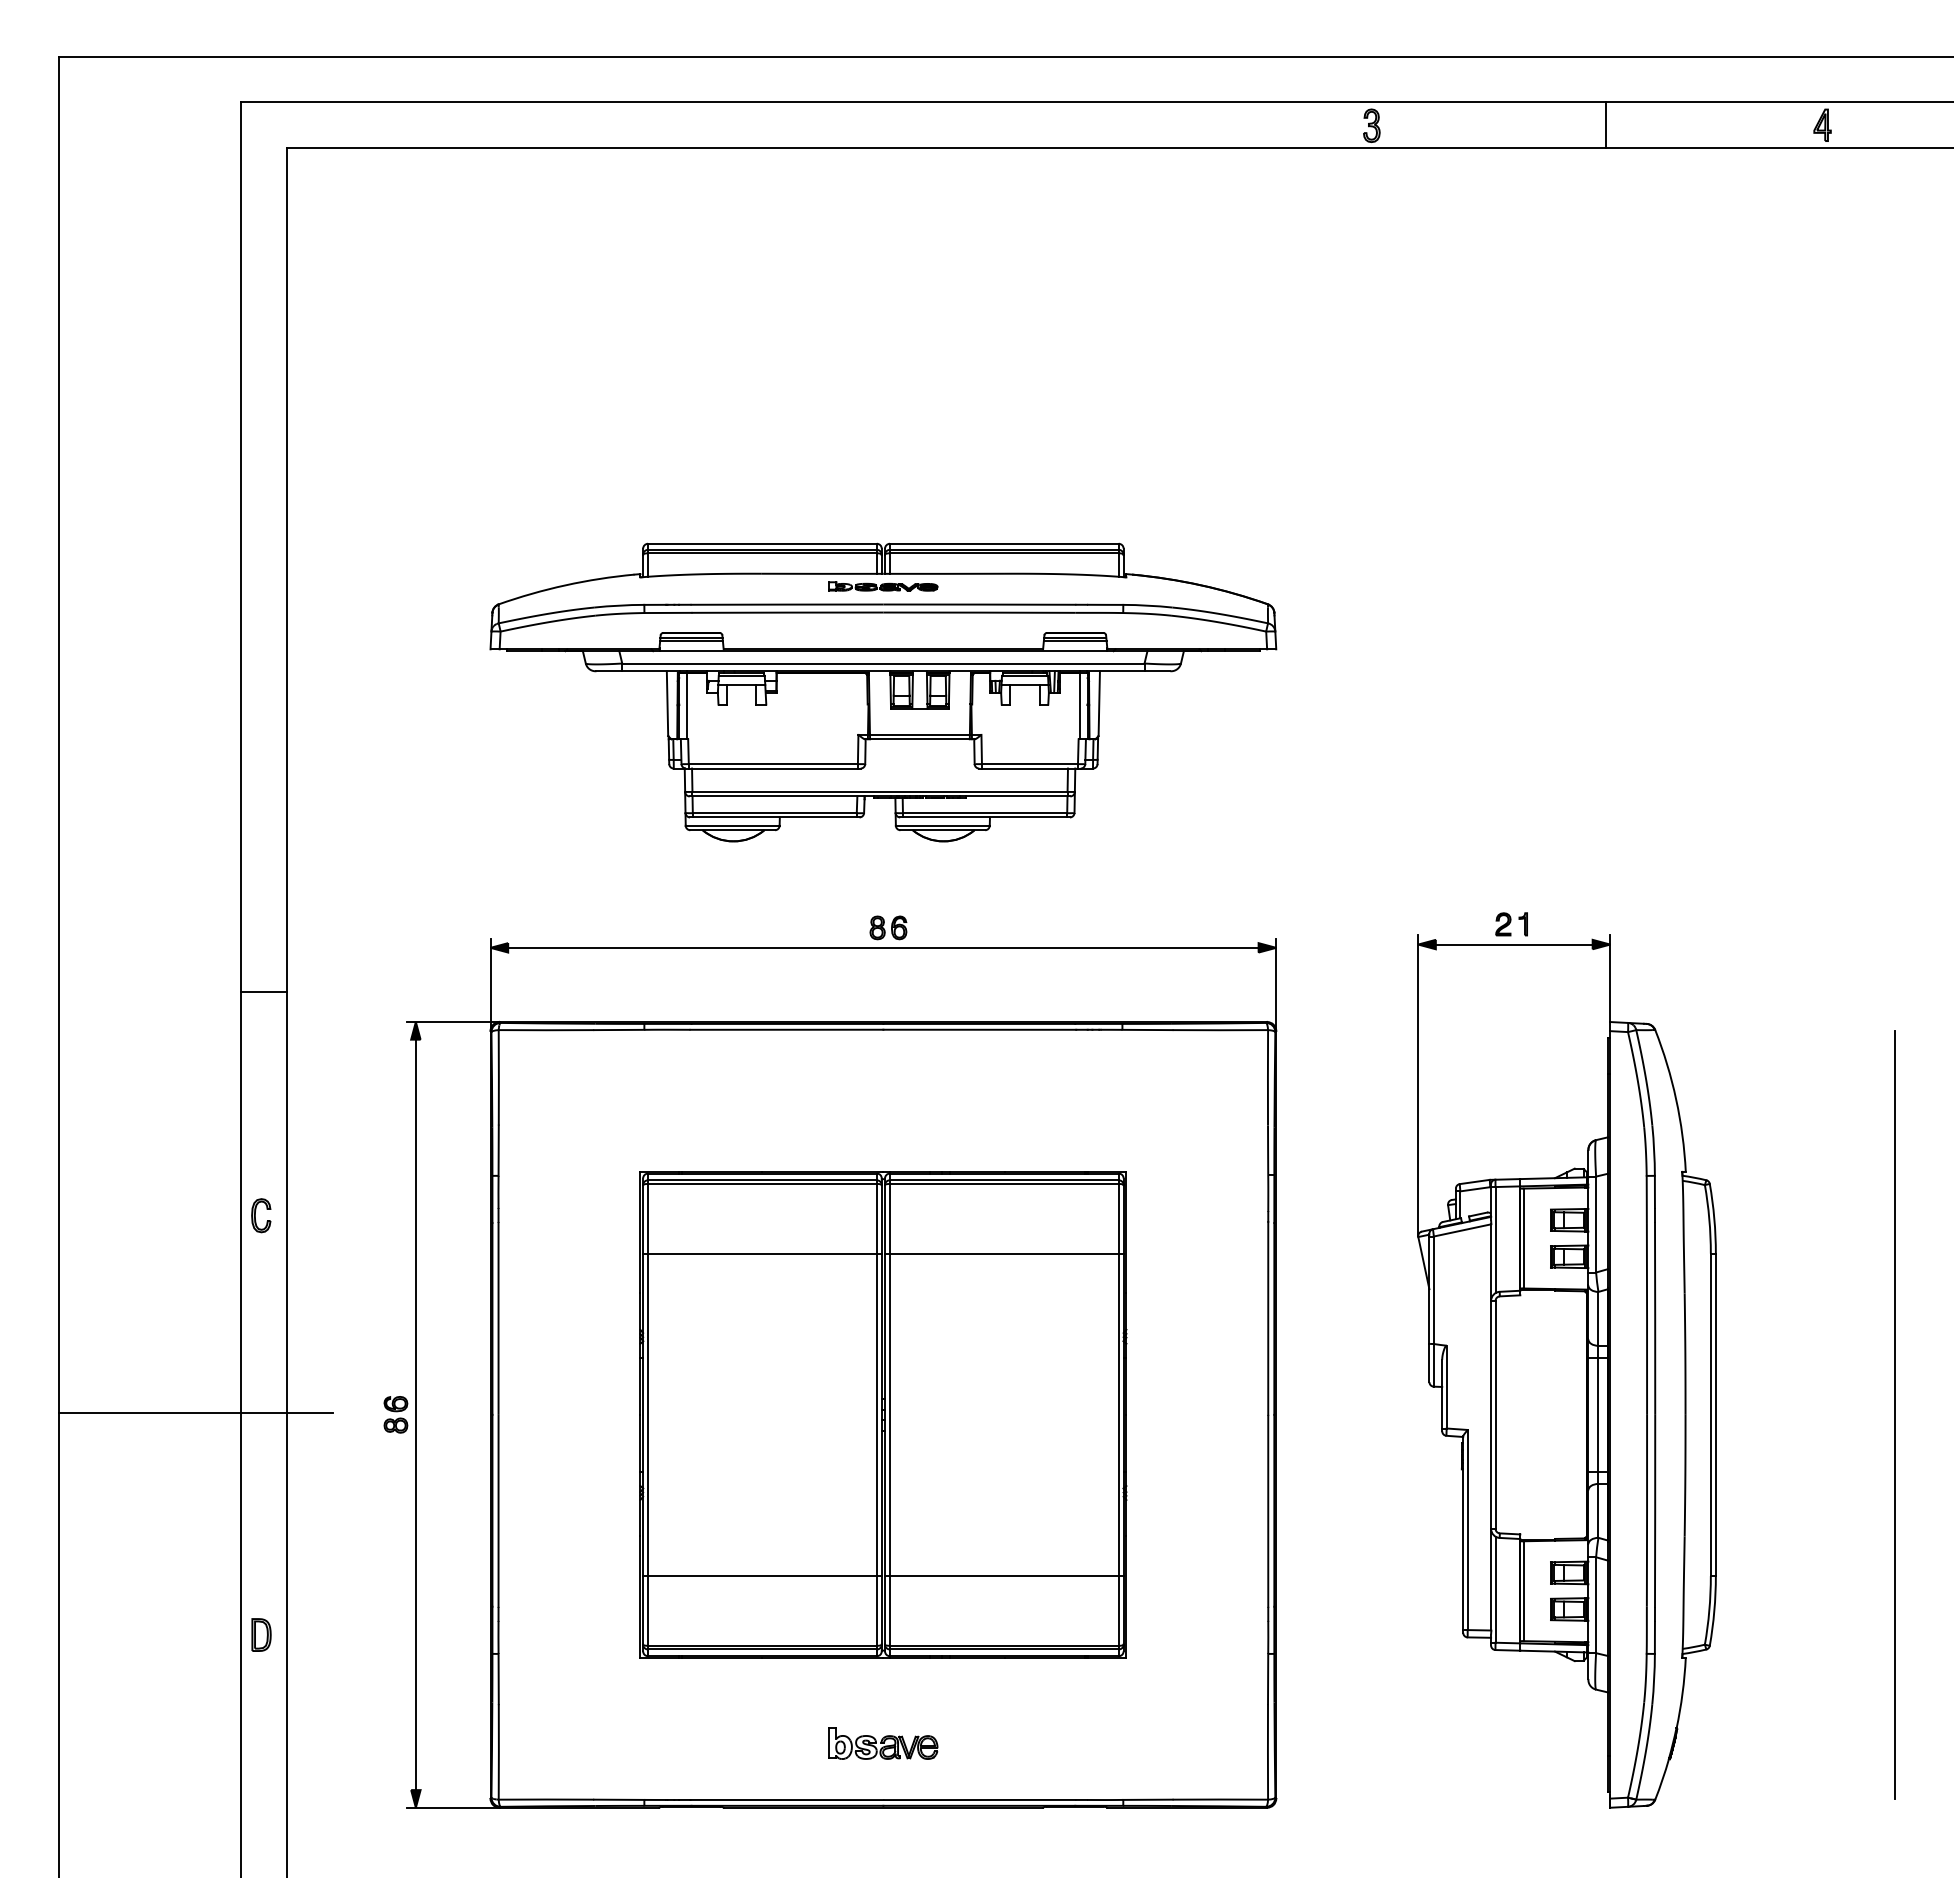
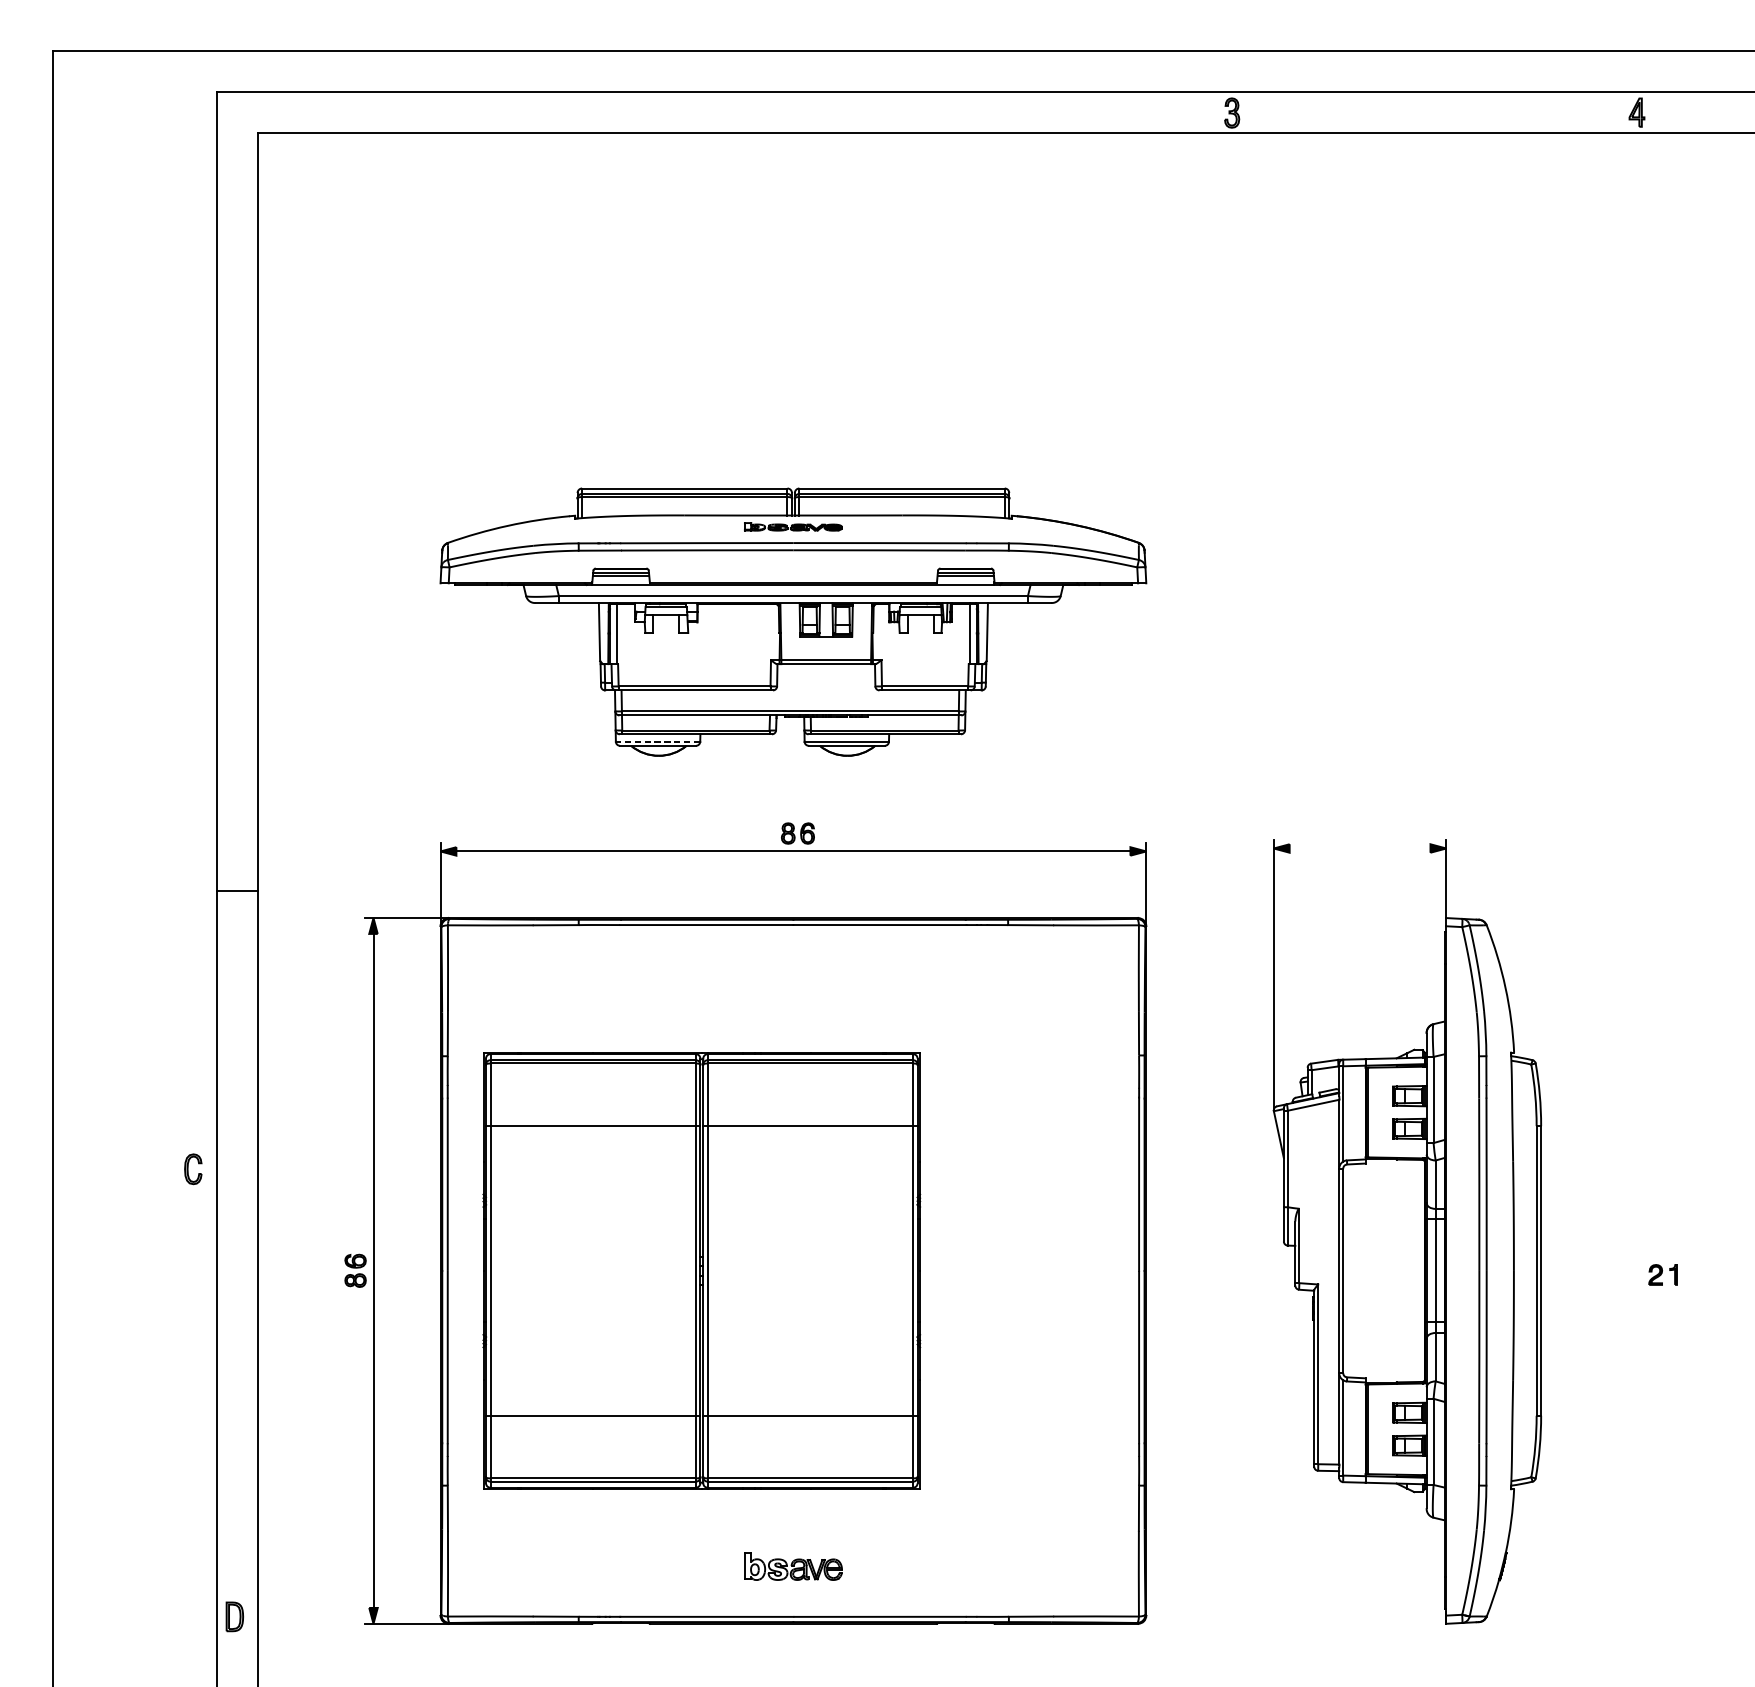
line: (1606, 124) -> (1442, 111), removed
line: (732, 825) -> (657, 741), solid -> dashed
part: (1511, 924) -> (1662, 1275), moved
line: (1513, 944) -> (1359, 848), removed
part: (261, 1215) -> (193, 1169), moved
line: (195, 1413) -> (175, 1269), removed
part: (883, 1414) -> (701, 1270), moved
line: (1895, 1414) -> (1702, 1270), removed
part: (261, 1634) -> (234, 1616), moved

